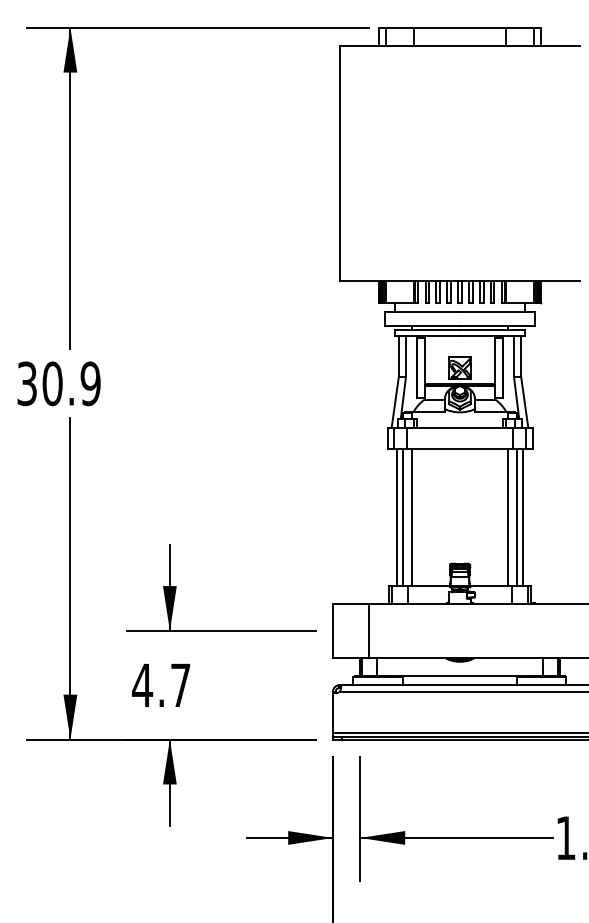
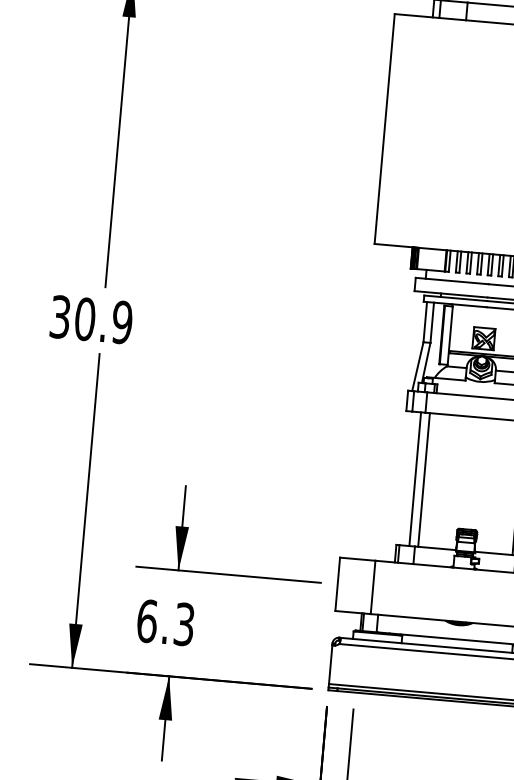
line: (396, 516) -> (409, 478), removed
text: (161, 685) -> (165, 622), 4.7 -> 6.3

